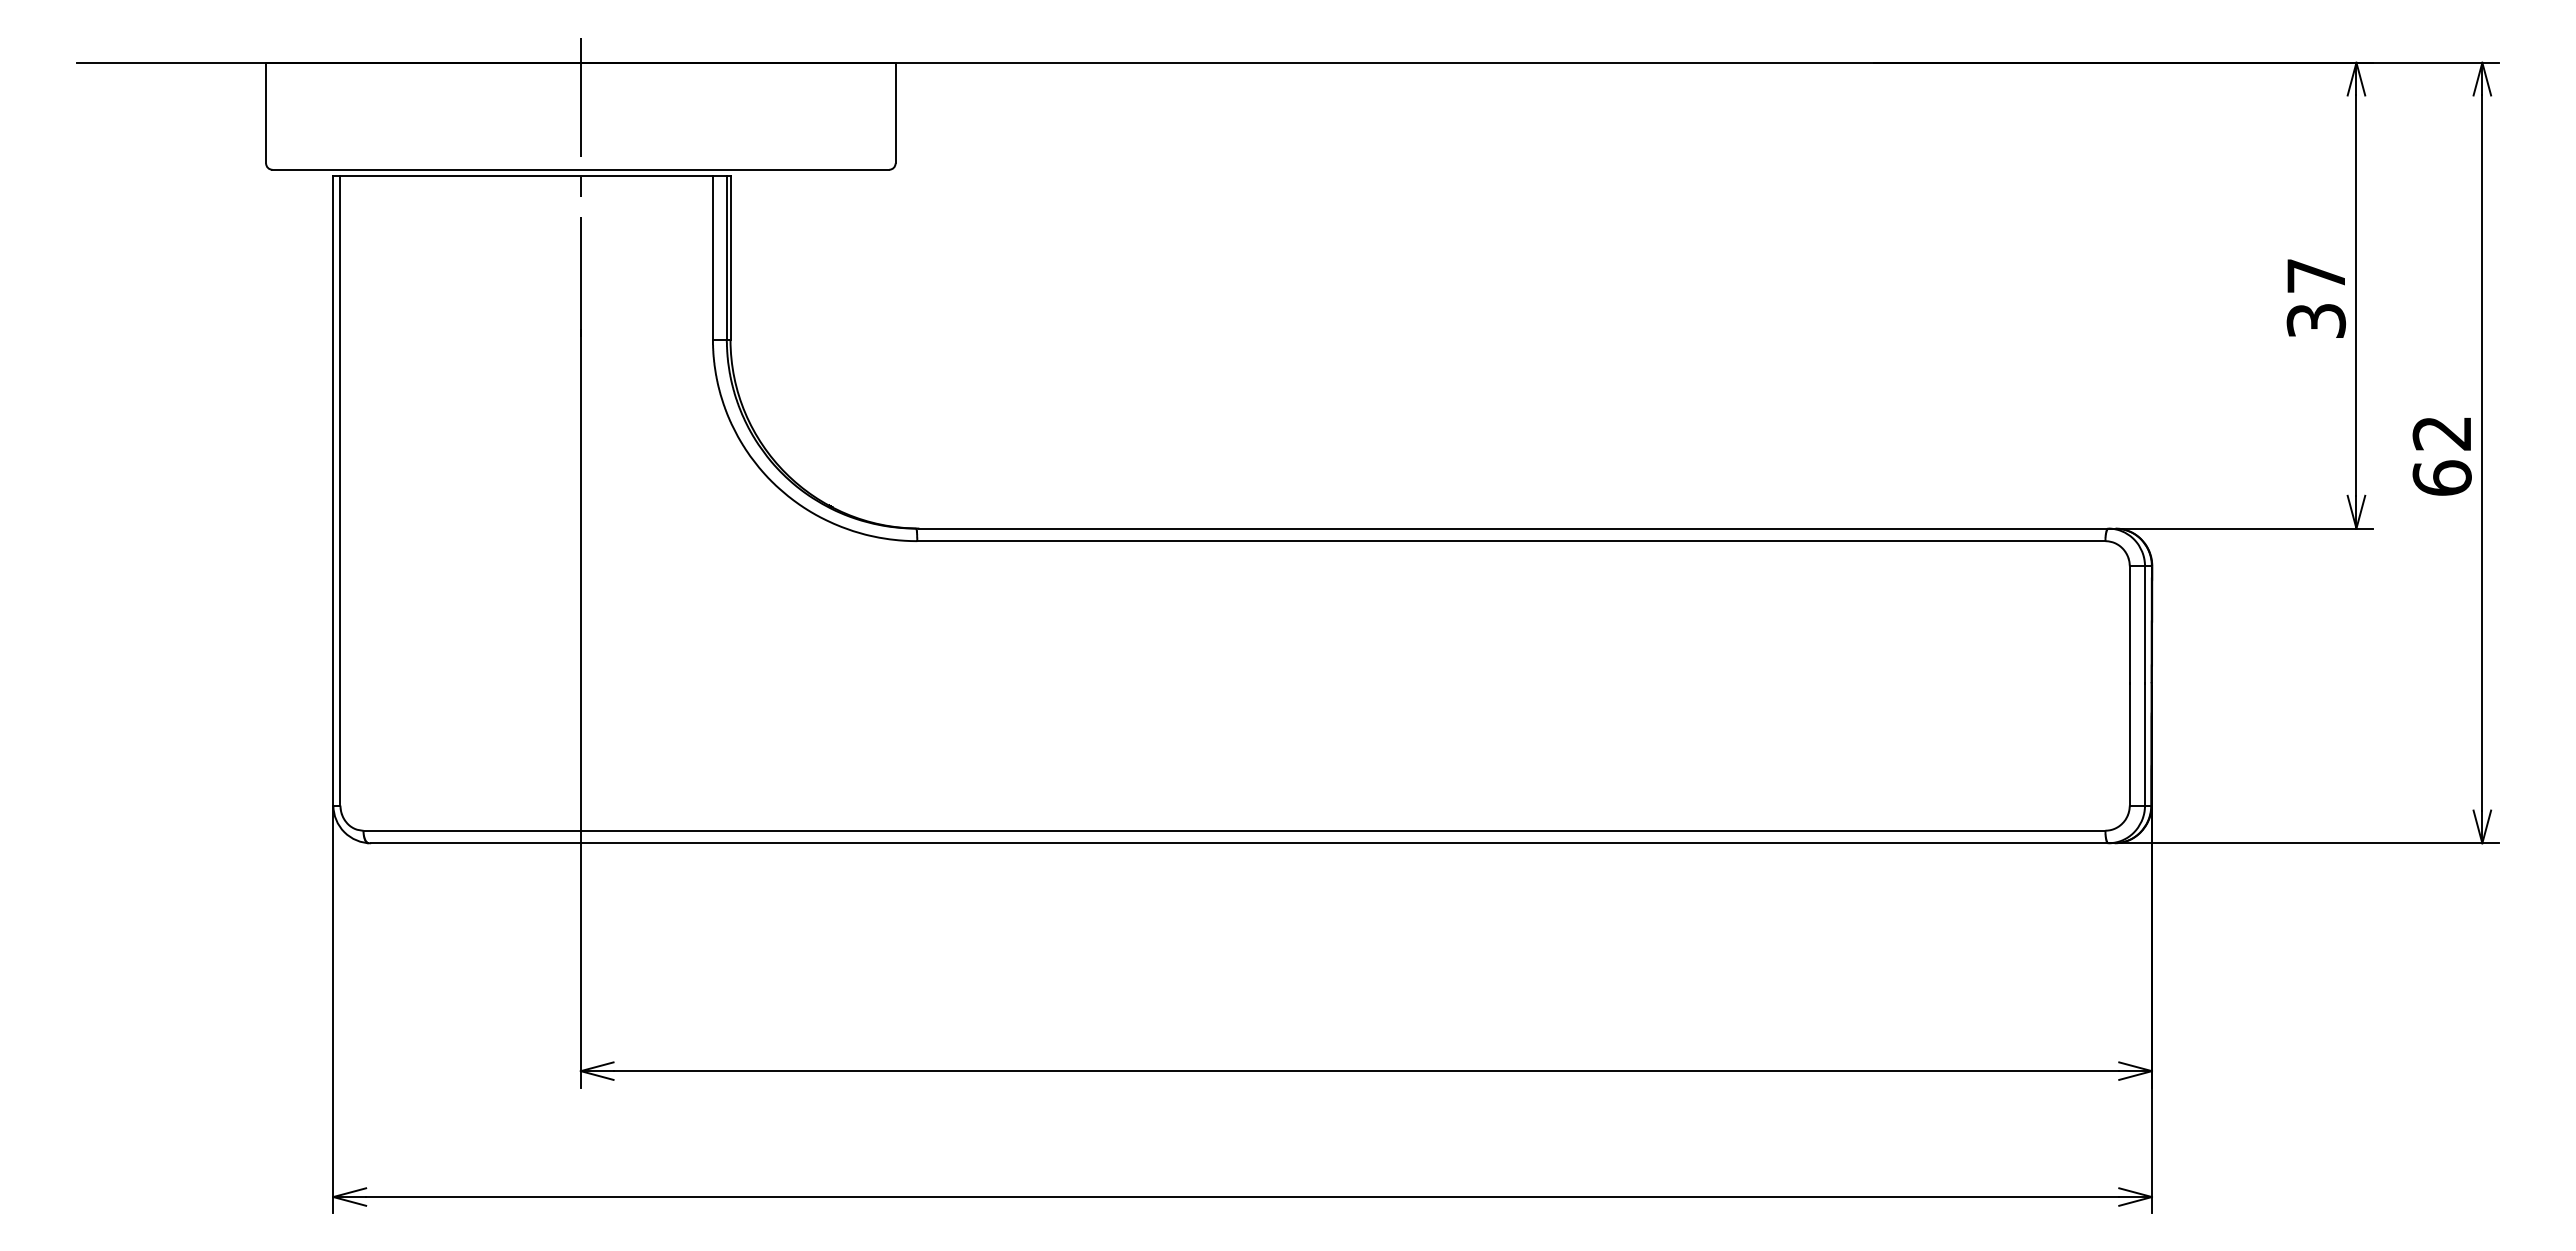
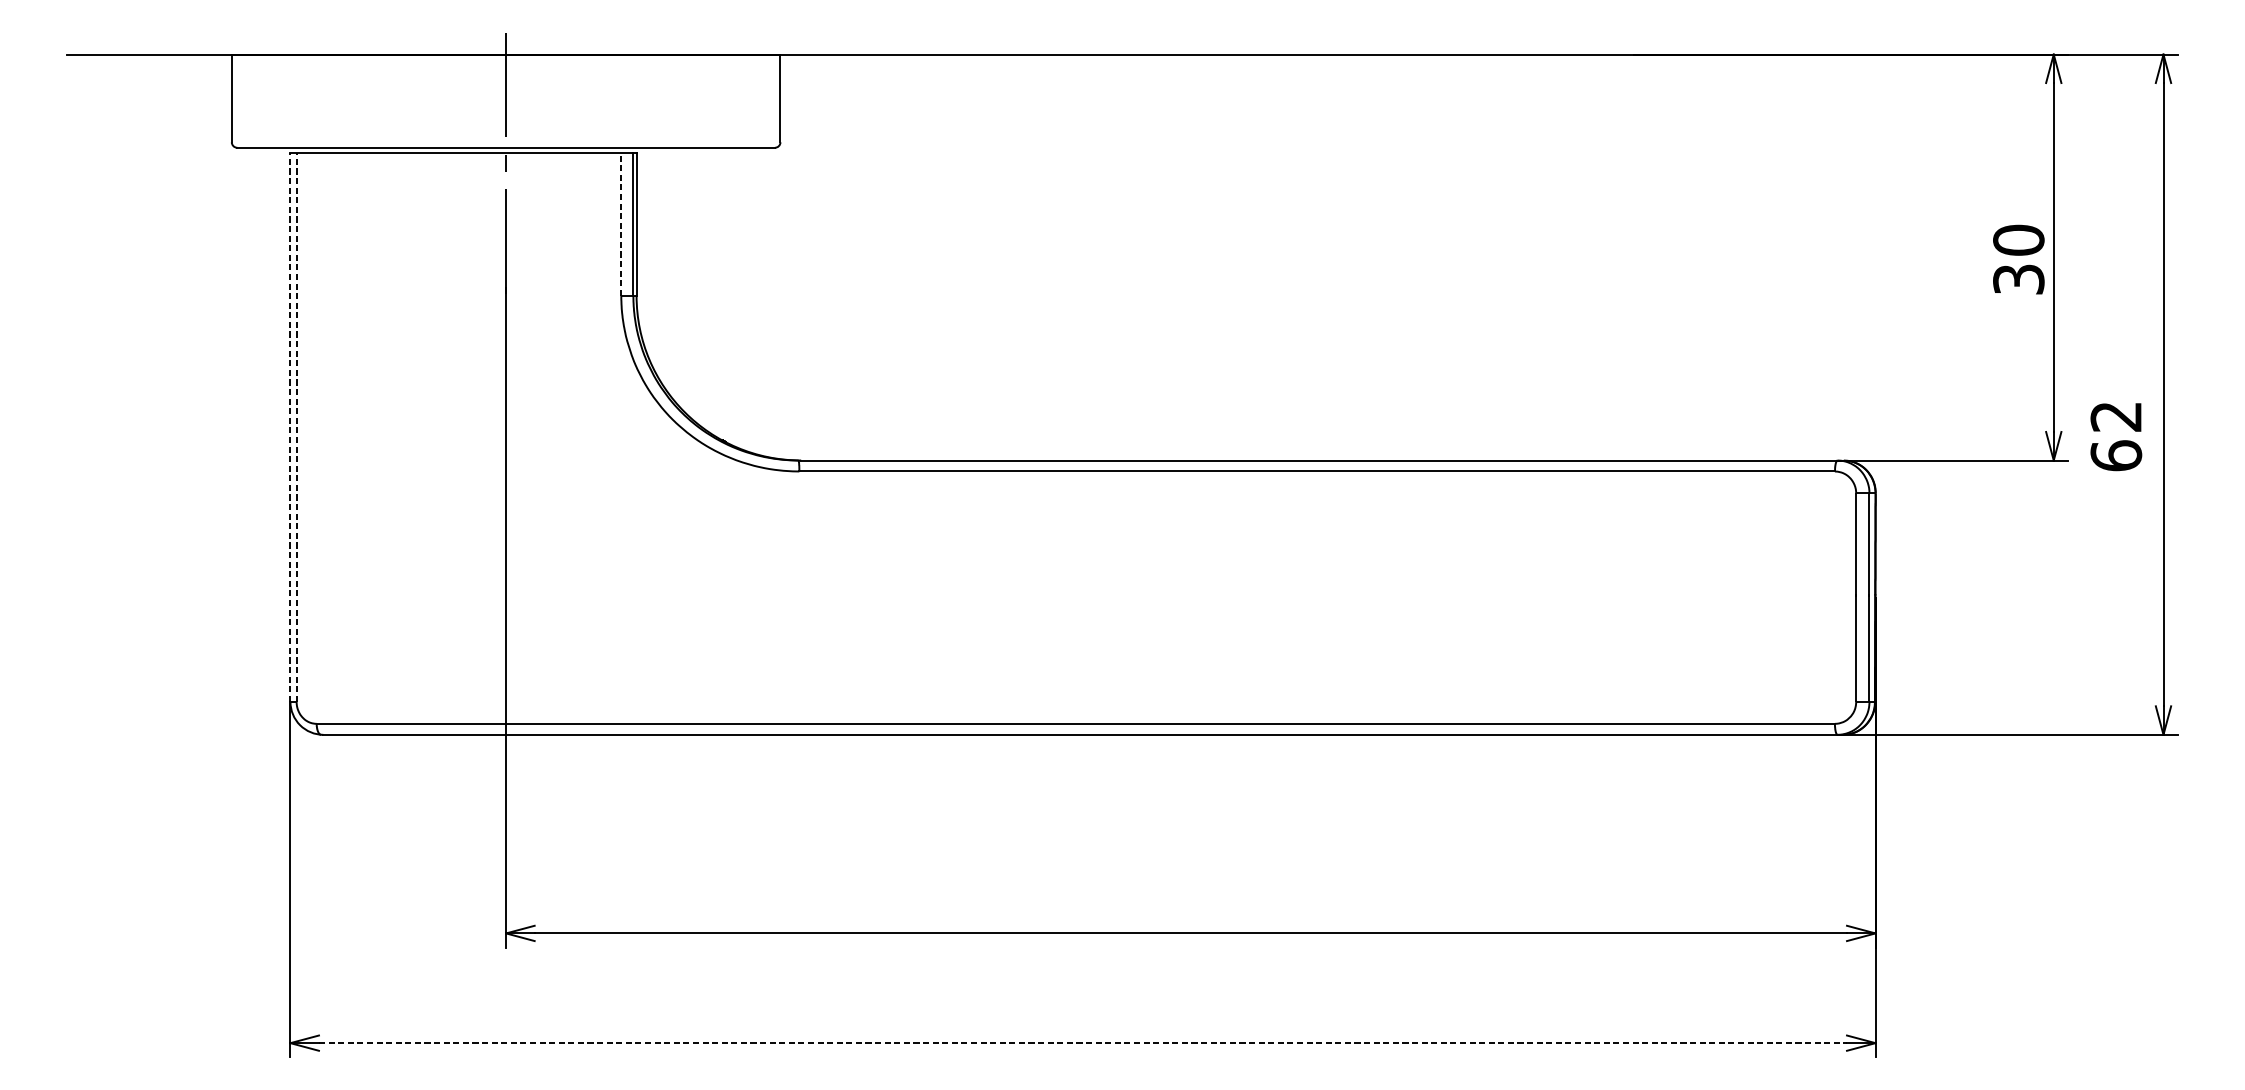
line: (712, 257) -> (620, 224), solid -> dashed
text: (2316, 275) -> (2018, 239), 37 -> 30
text: (2441, 456) -> (2115, 436), moved
line: (333, 490) -> (290, 427), solid -> dashed
line: (340, 490) -> (296, 427), solid -> dashed
line: (1242, 1197) -> (1082, 1043), solid -> dashed

